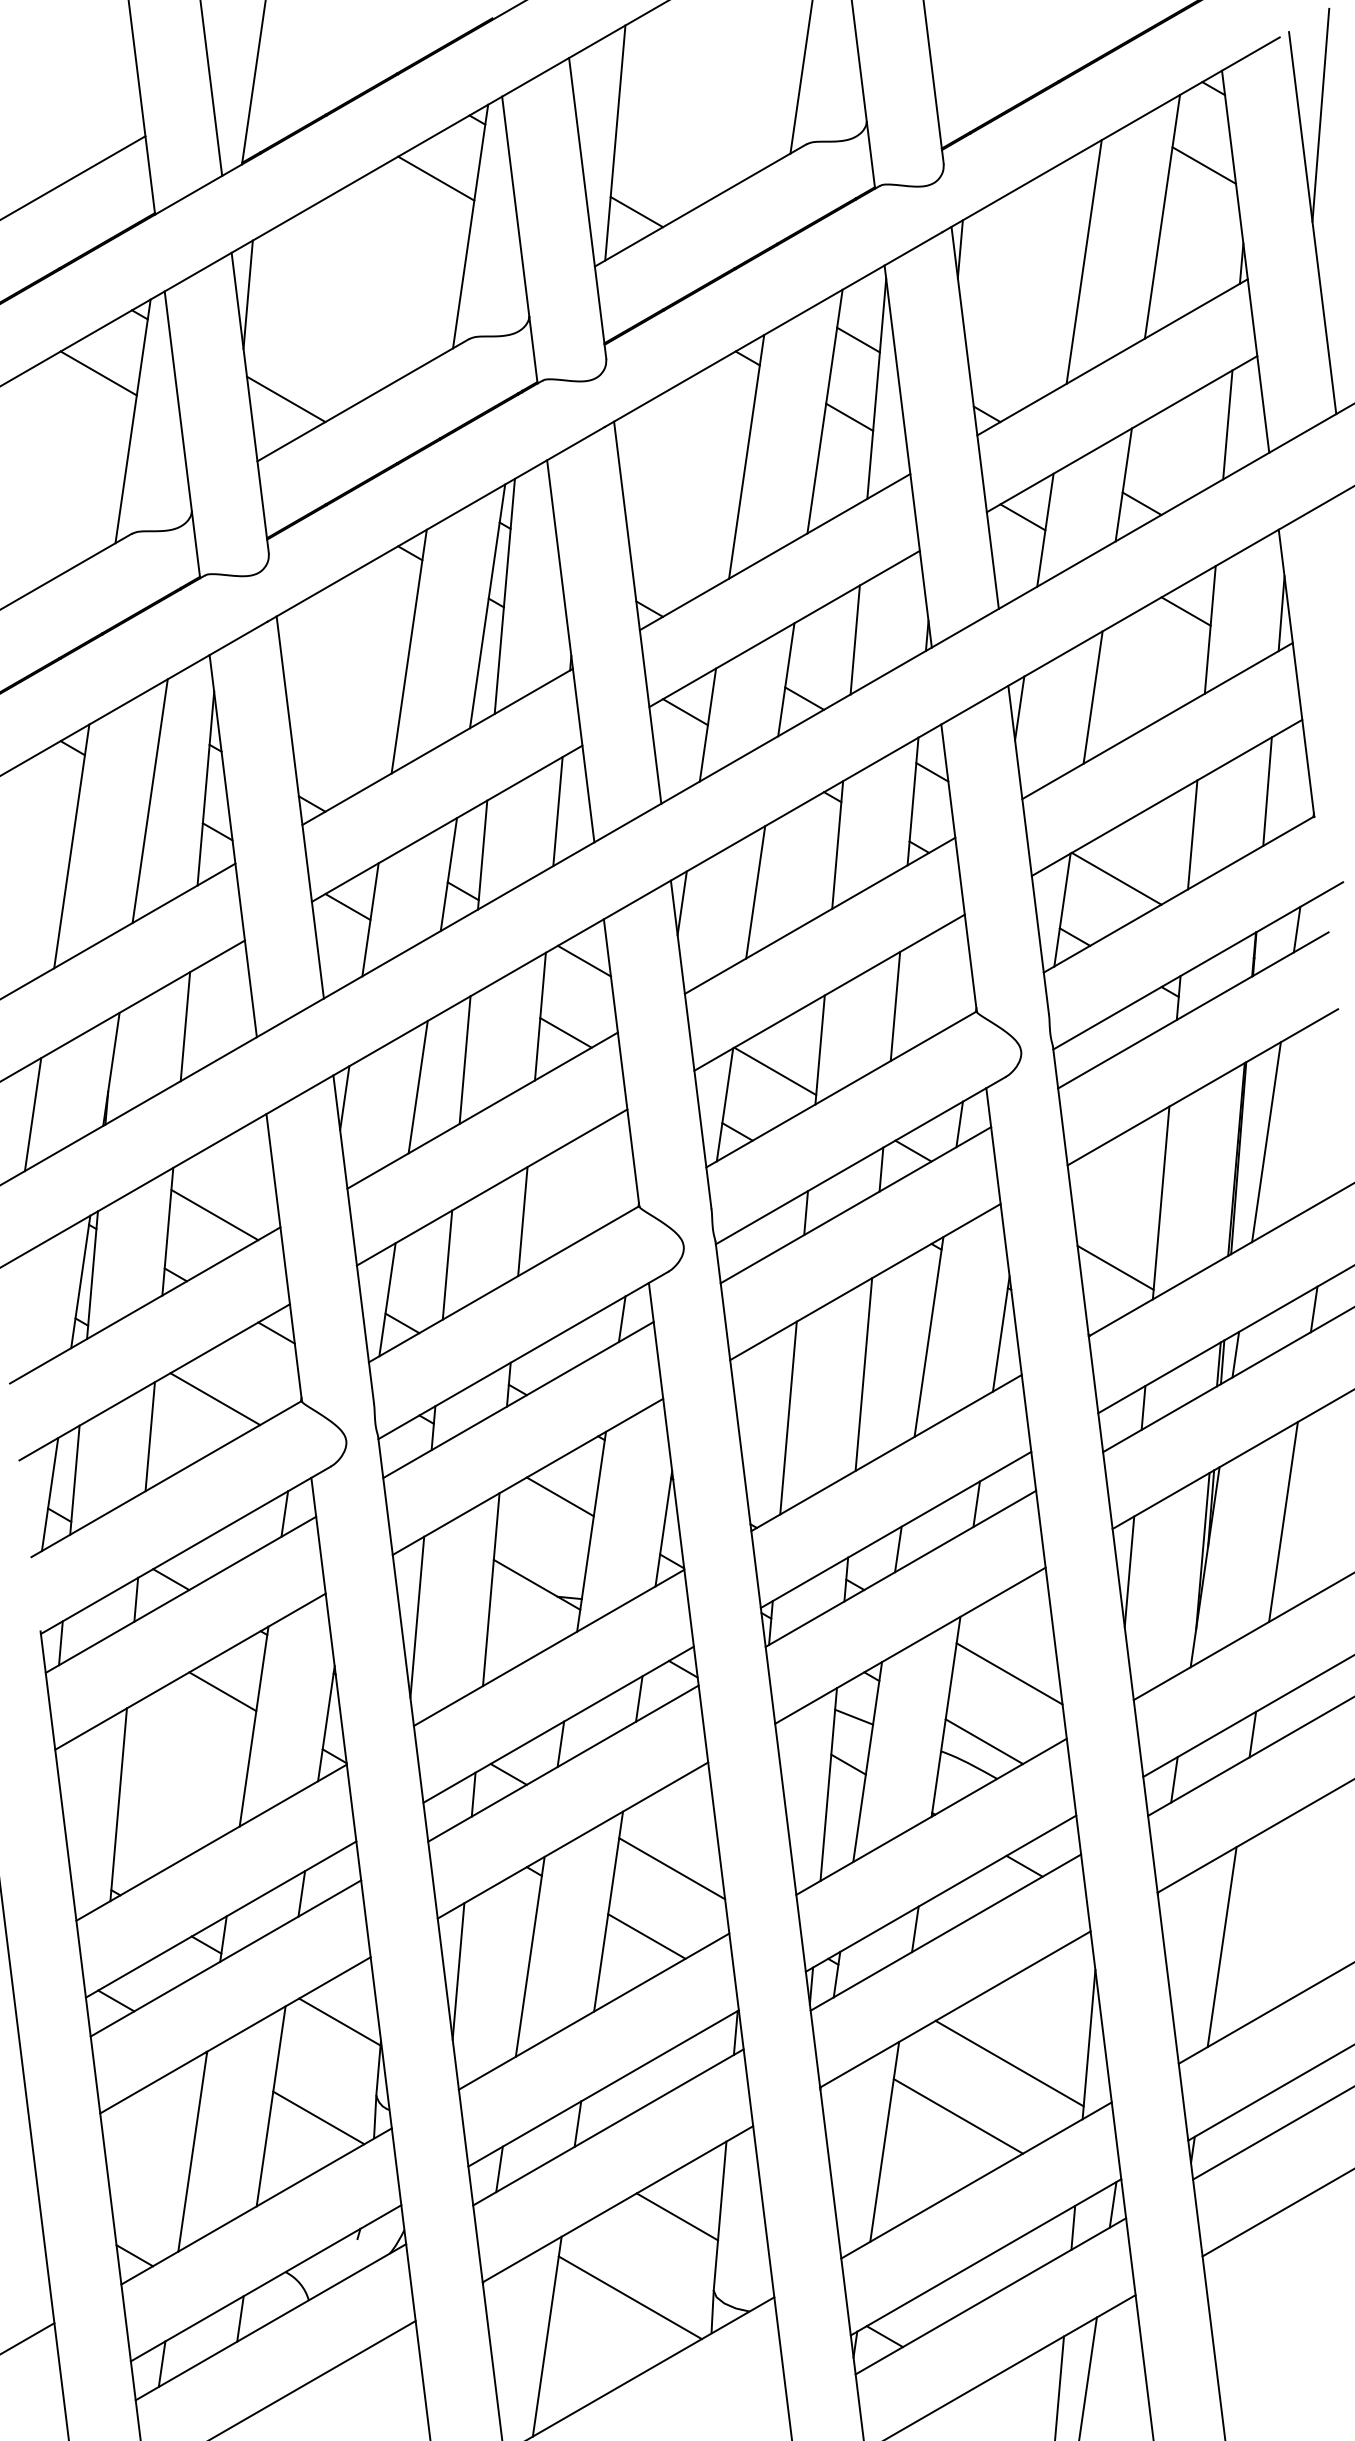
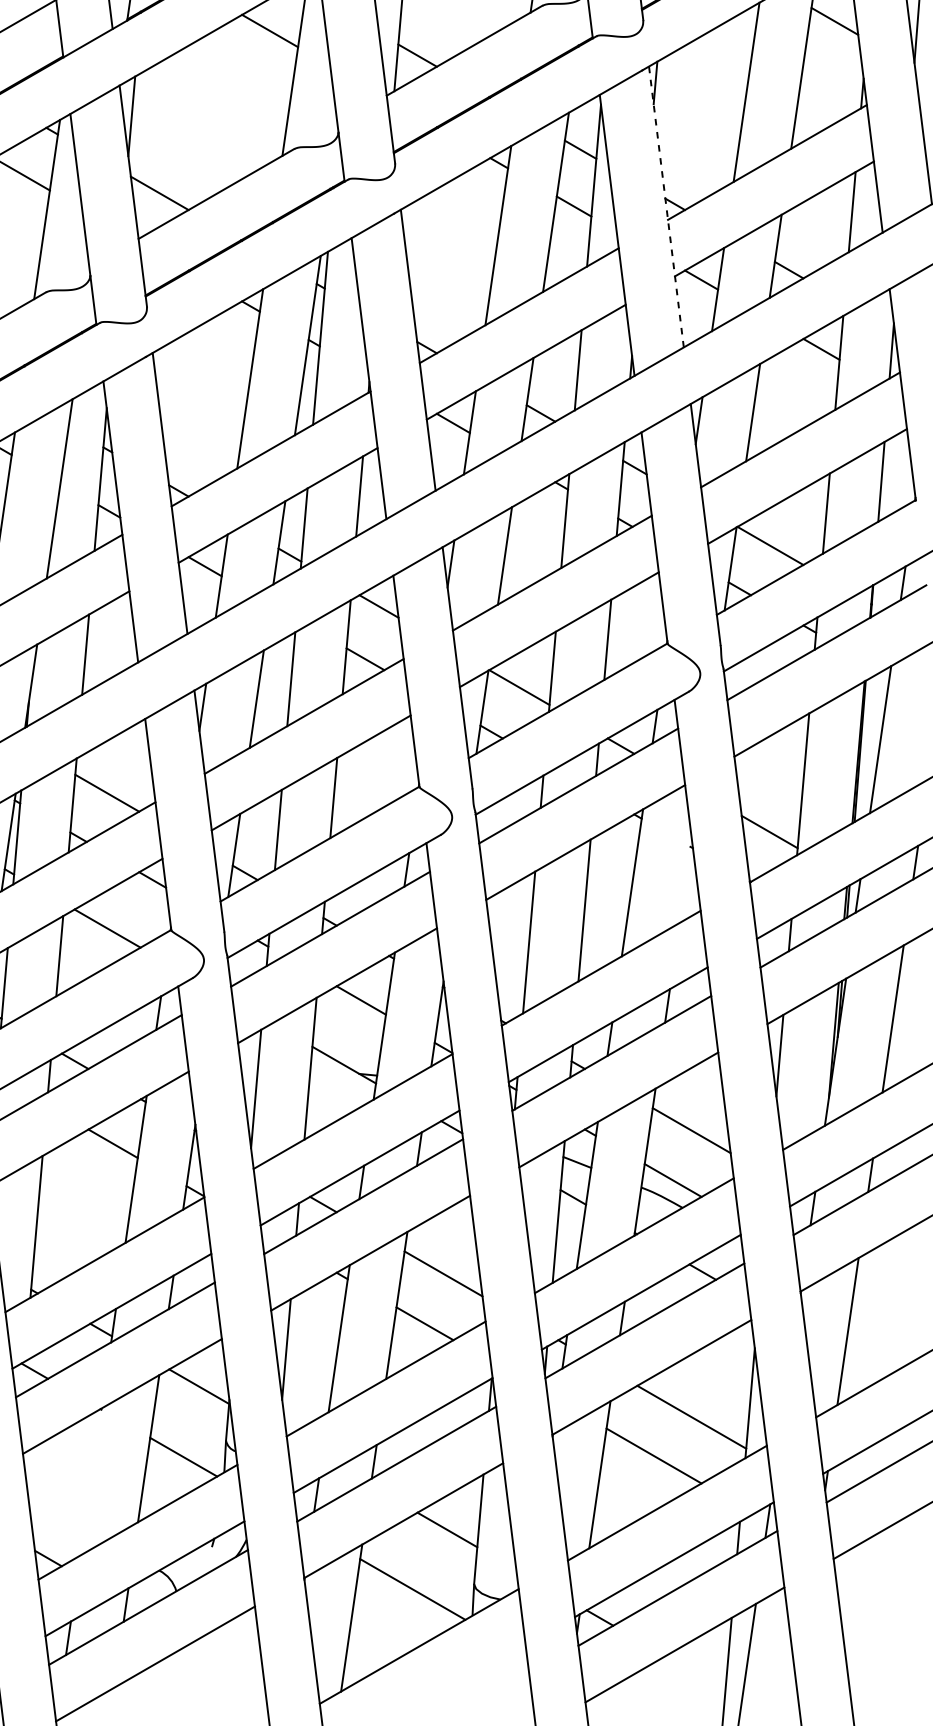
line: (975, 417) -> (666, 206), solid -> dashed
line: (1000, 1333) -> (685, 880), removed
line: (192, 2151) -> (90, 1481), removed

